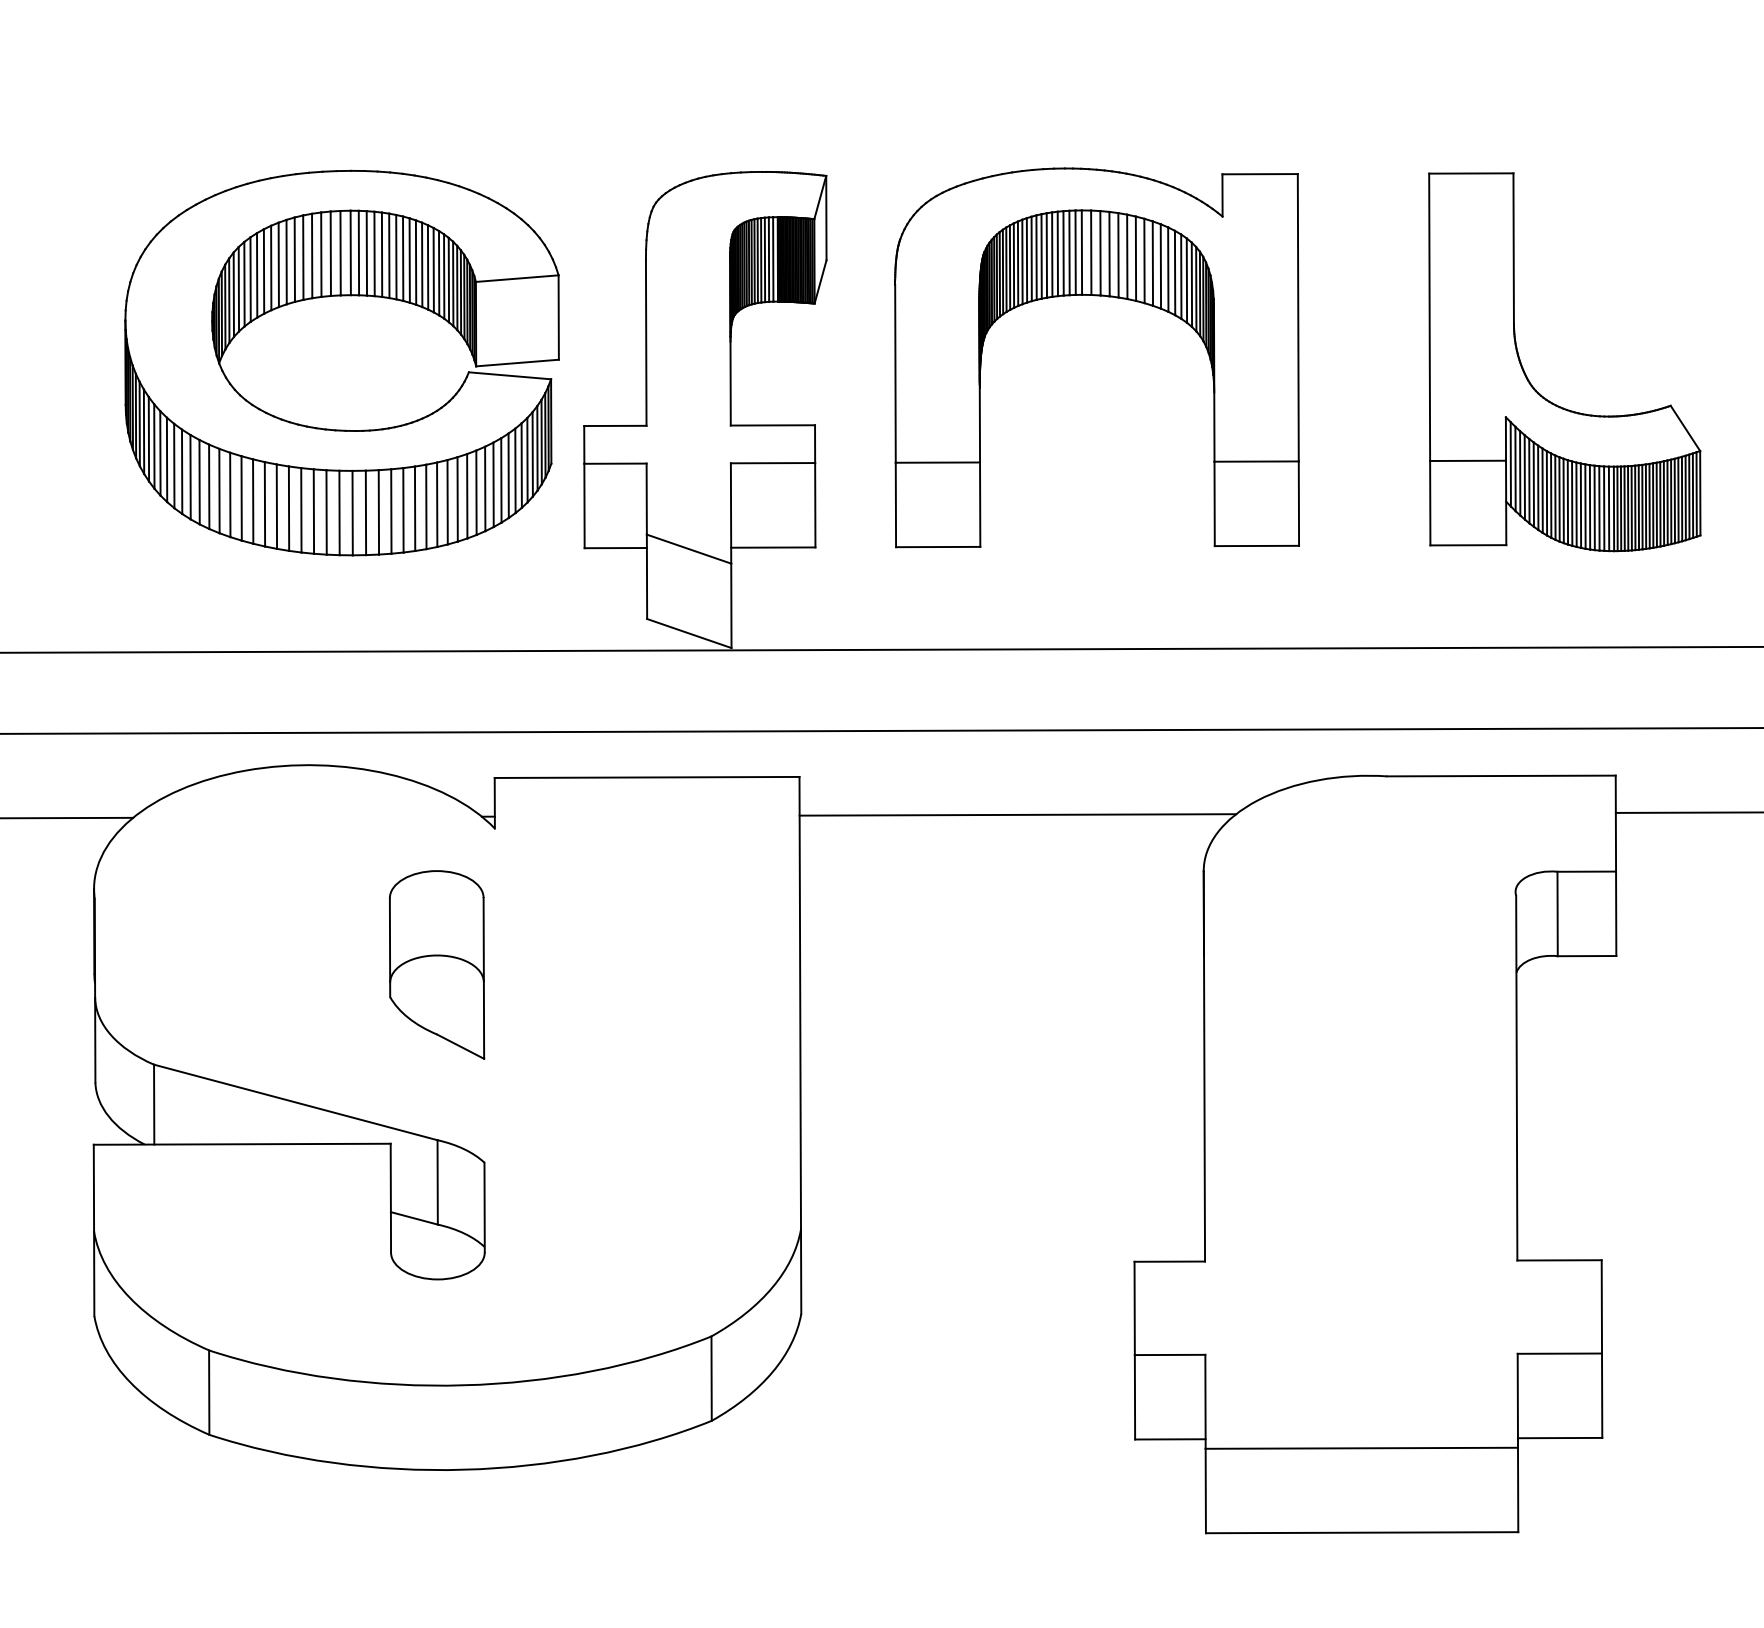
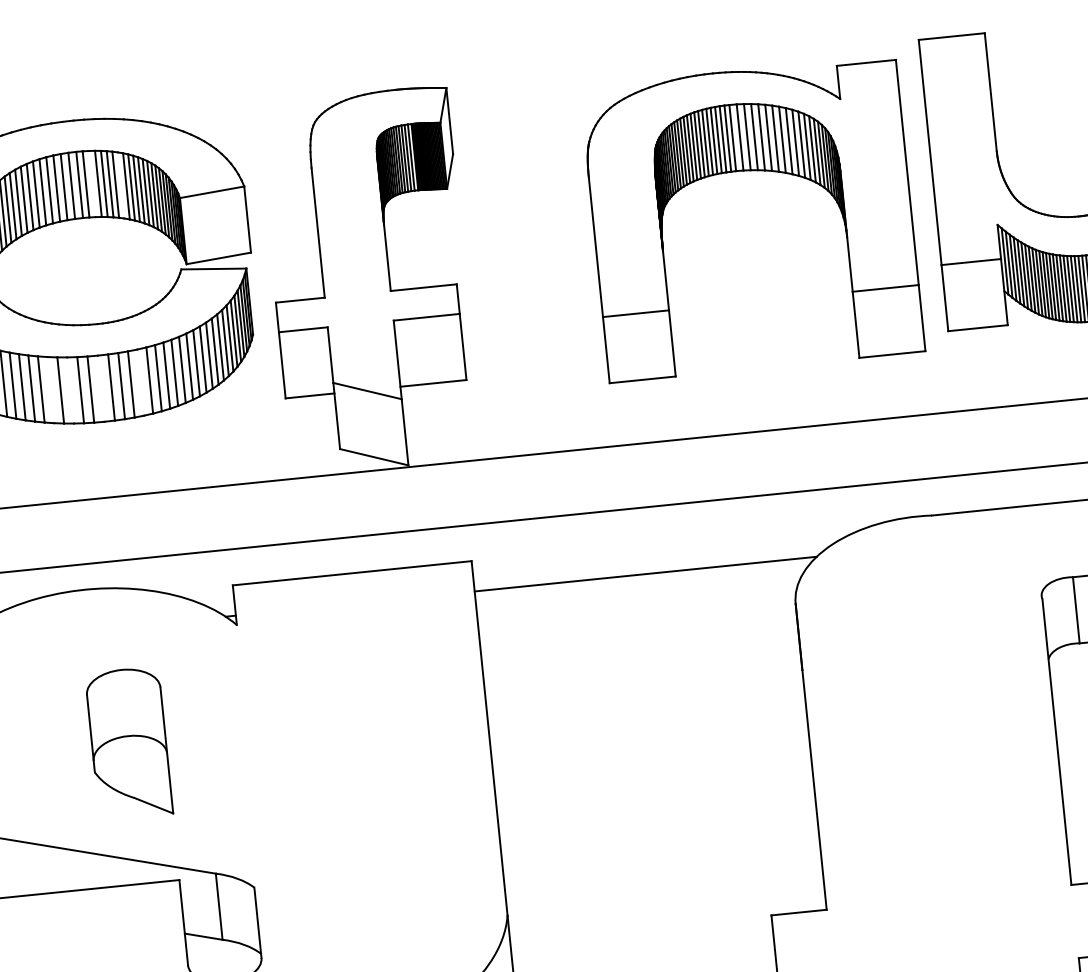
line: (366, 253) -> (92, 184), removed
line: (403, 258) -> (121, 185), removed
part: (1096, 296) -> (747, 171), moved
line: (288, 508) -> (50, 390), removed
line: (403, 510) -> (140, 382), removed
line: (313, 511) -> (70, 390), removed
line: (352, 512) -> (100, 388), removed
part: (437, 964) -> (129, 743), moved

